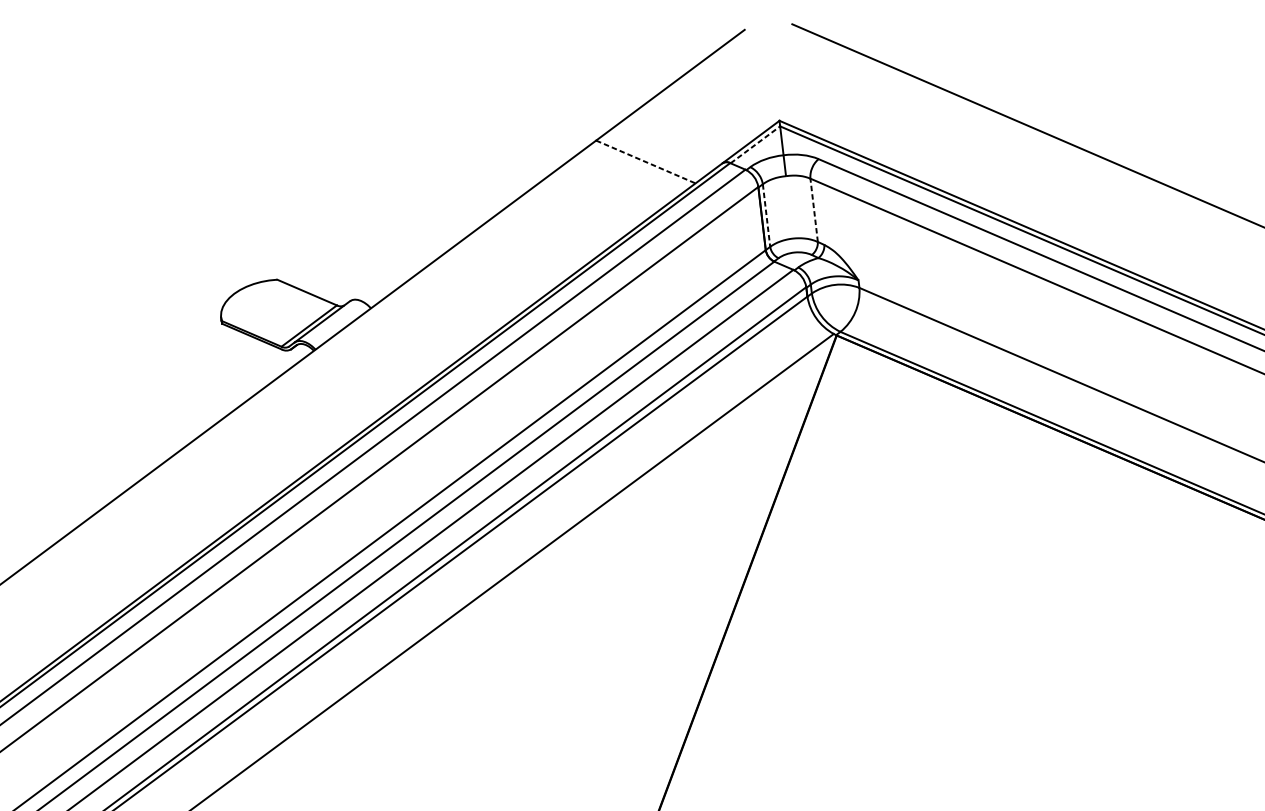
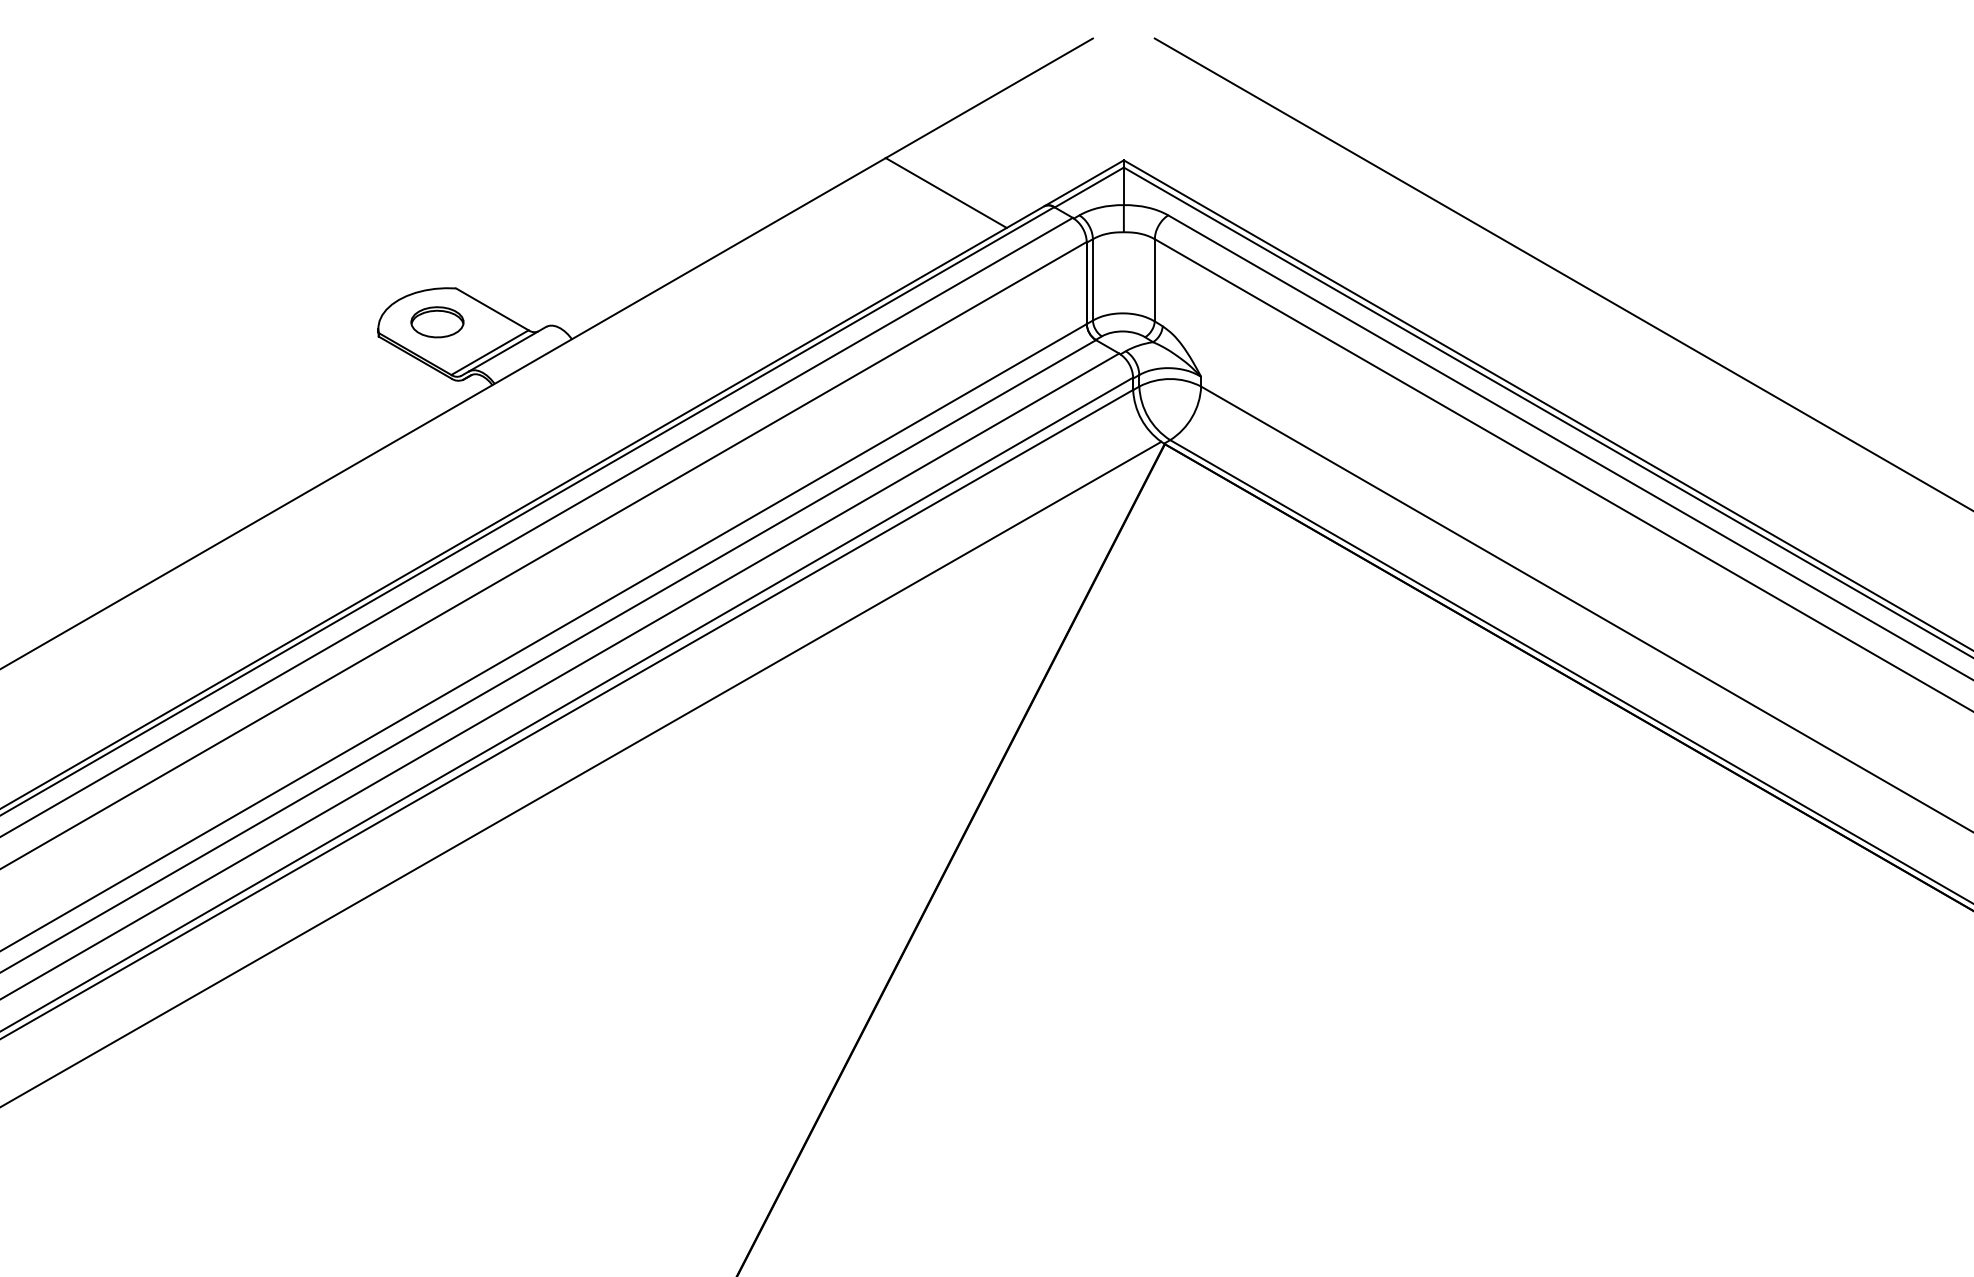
line: (755, 144) -> (1089, 187), dashed -> solid
line: (646, 162) -> (946, 193), dashed -> solid
line: (813, 209) -> (1154, 279), dashed -> solid
line: (766, 215) -> (1092, 279), dashed -> solid
part: (266, 307) -> (437, 322), added

